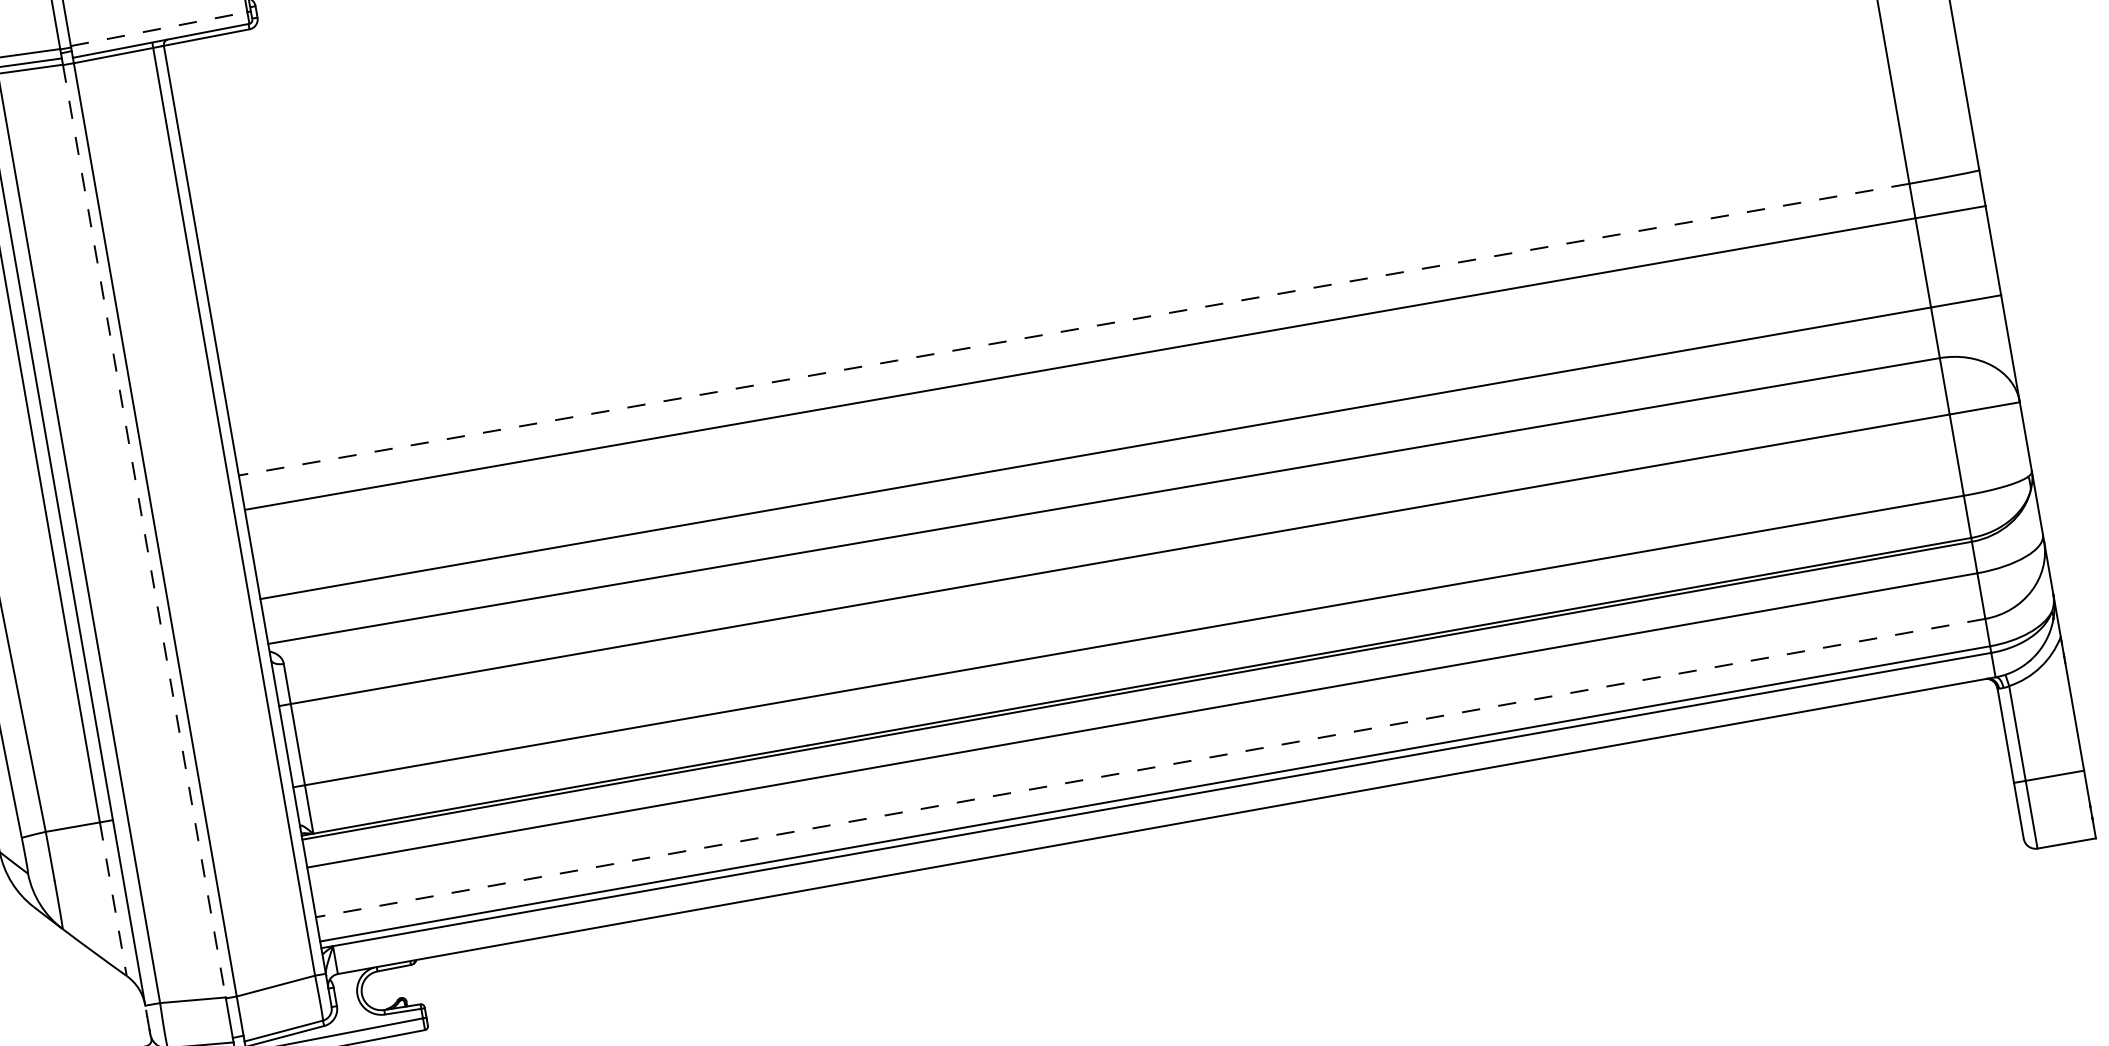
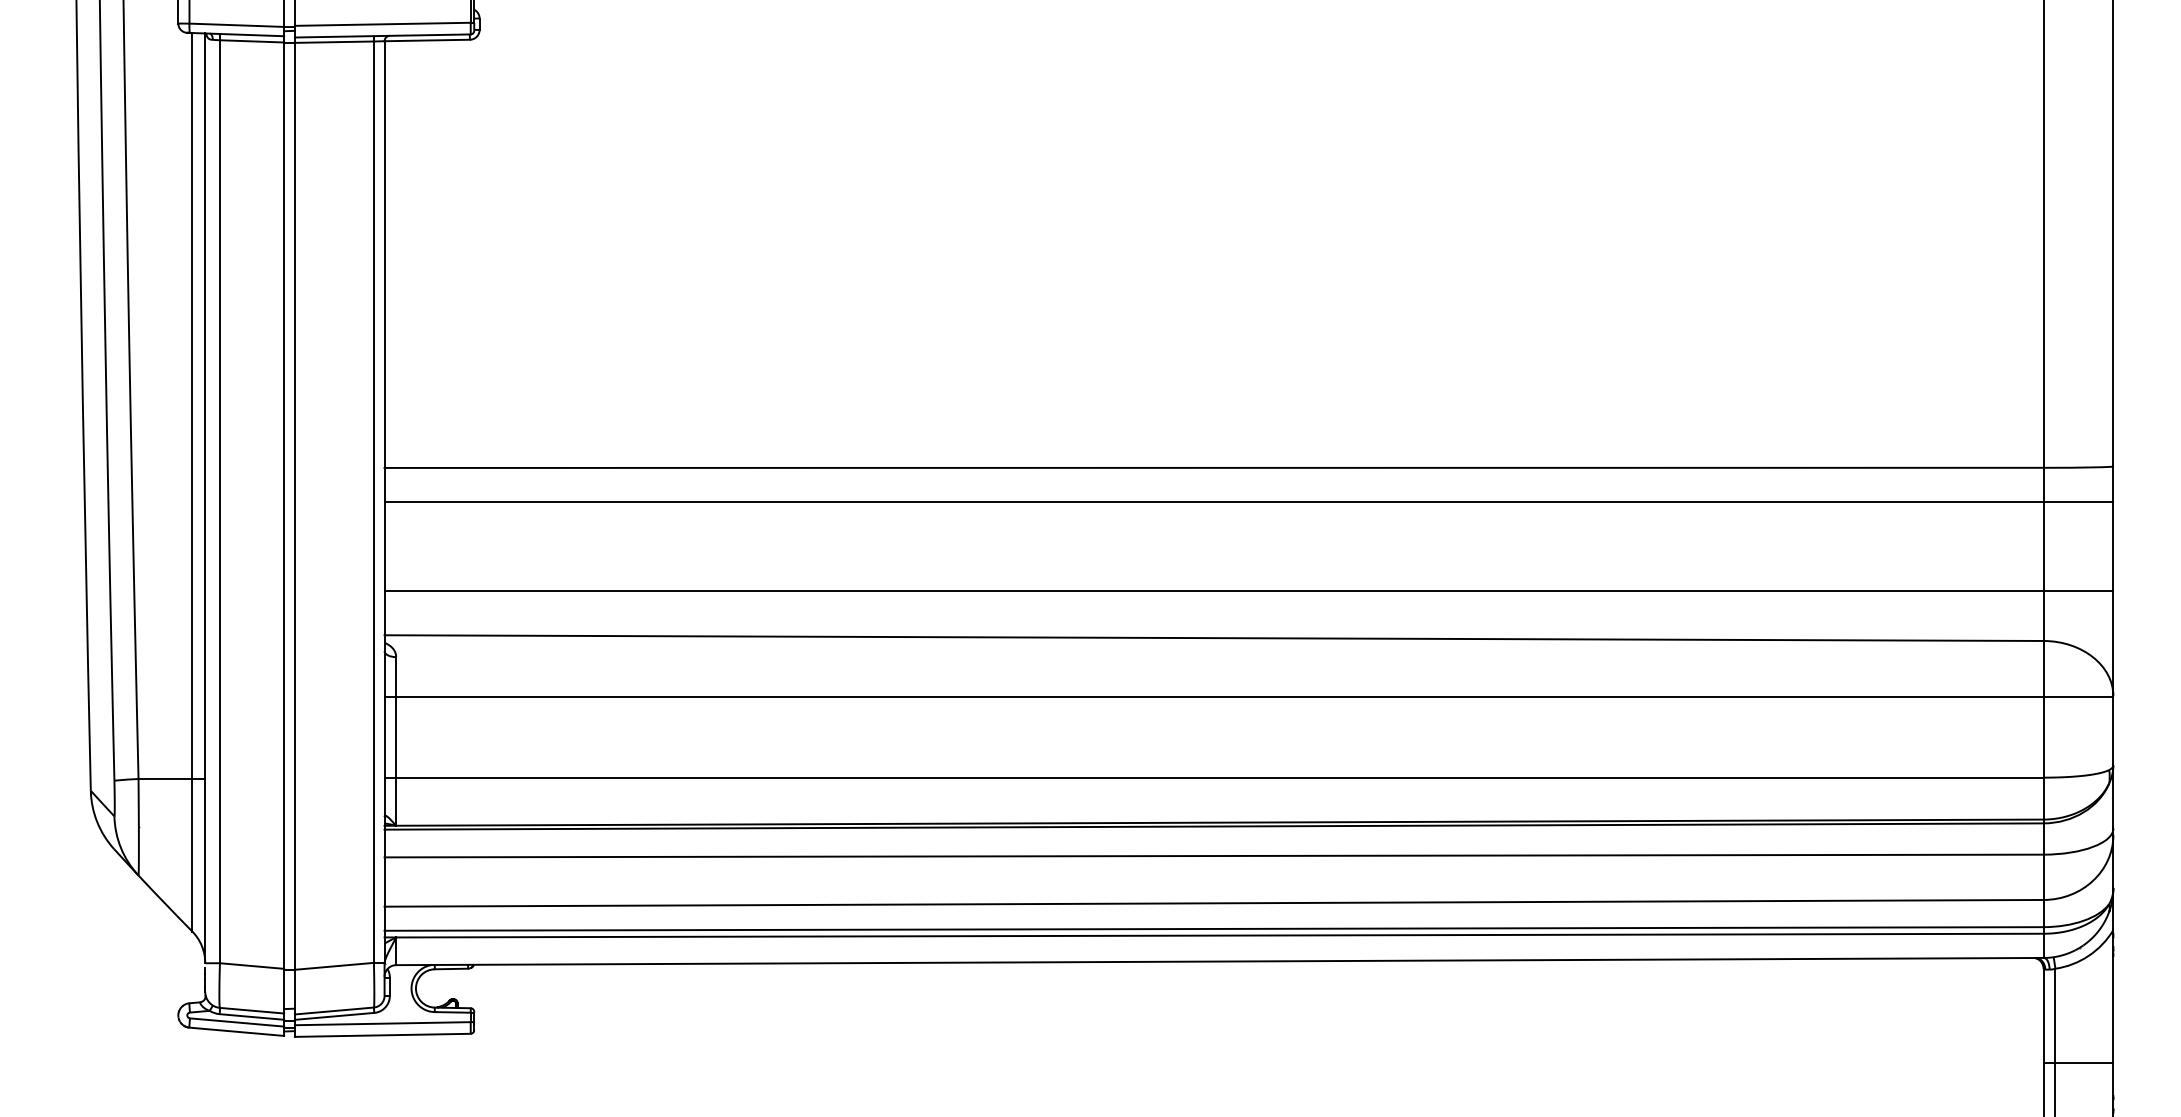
line: (158, 29) -> (382, 24), dashed -> solid
line: (1074, 329) -> (1214, 467), dashed -> solid
line: (144, 531) -> (284, 506), dashed -> solid
line: (1151, 768) -> (1214, 903), dashed -> solid
line: (113, 899) -> (192, 855), dashed -> solid

